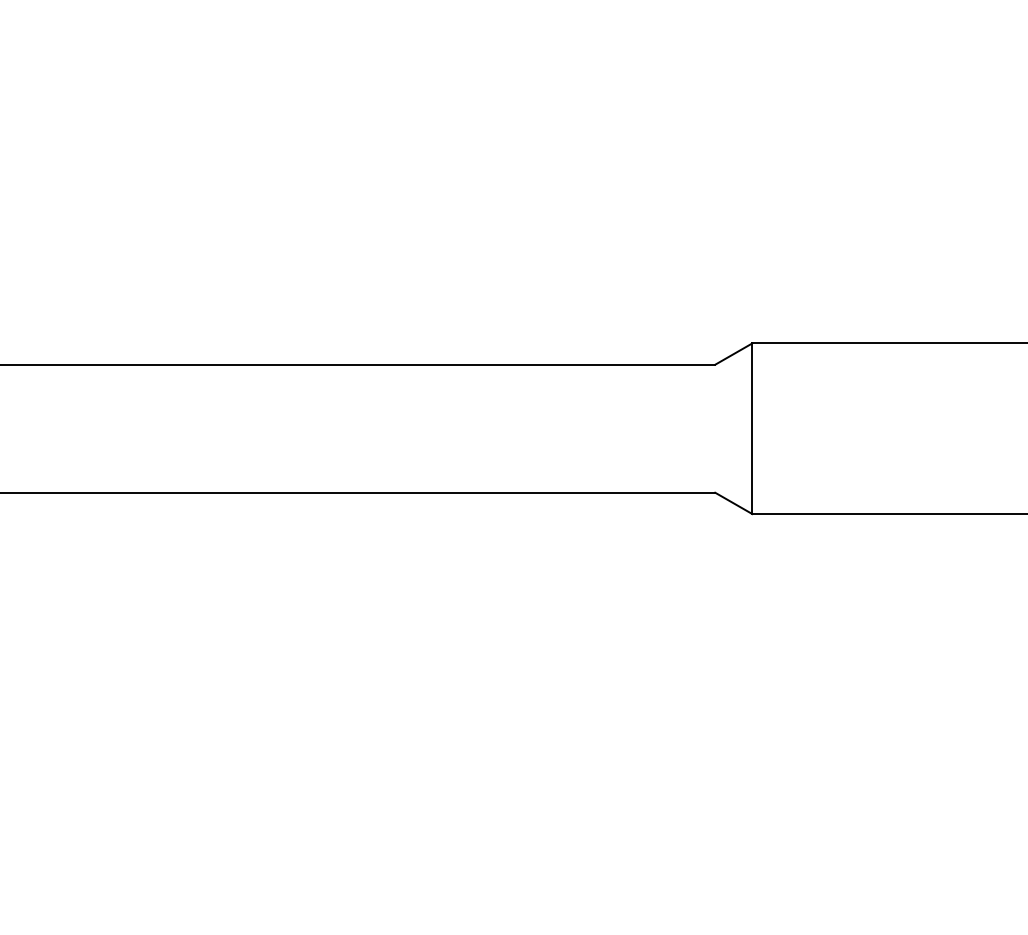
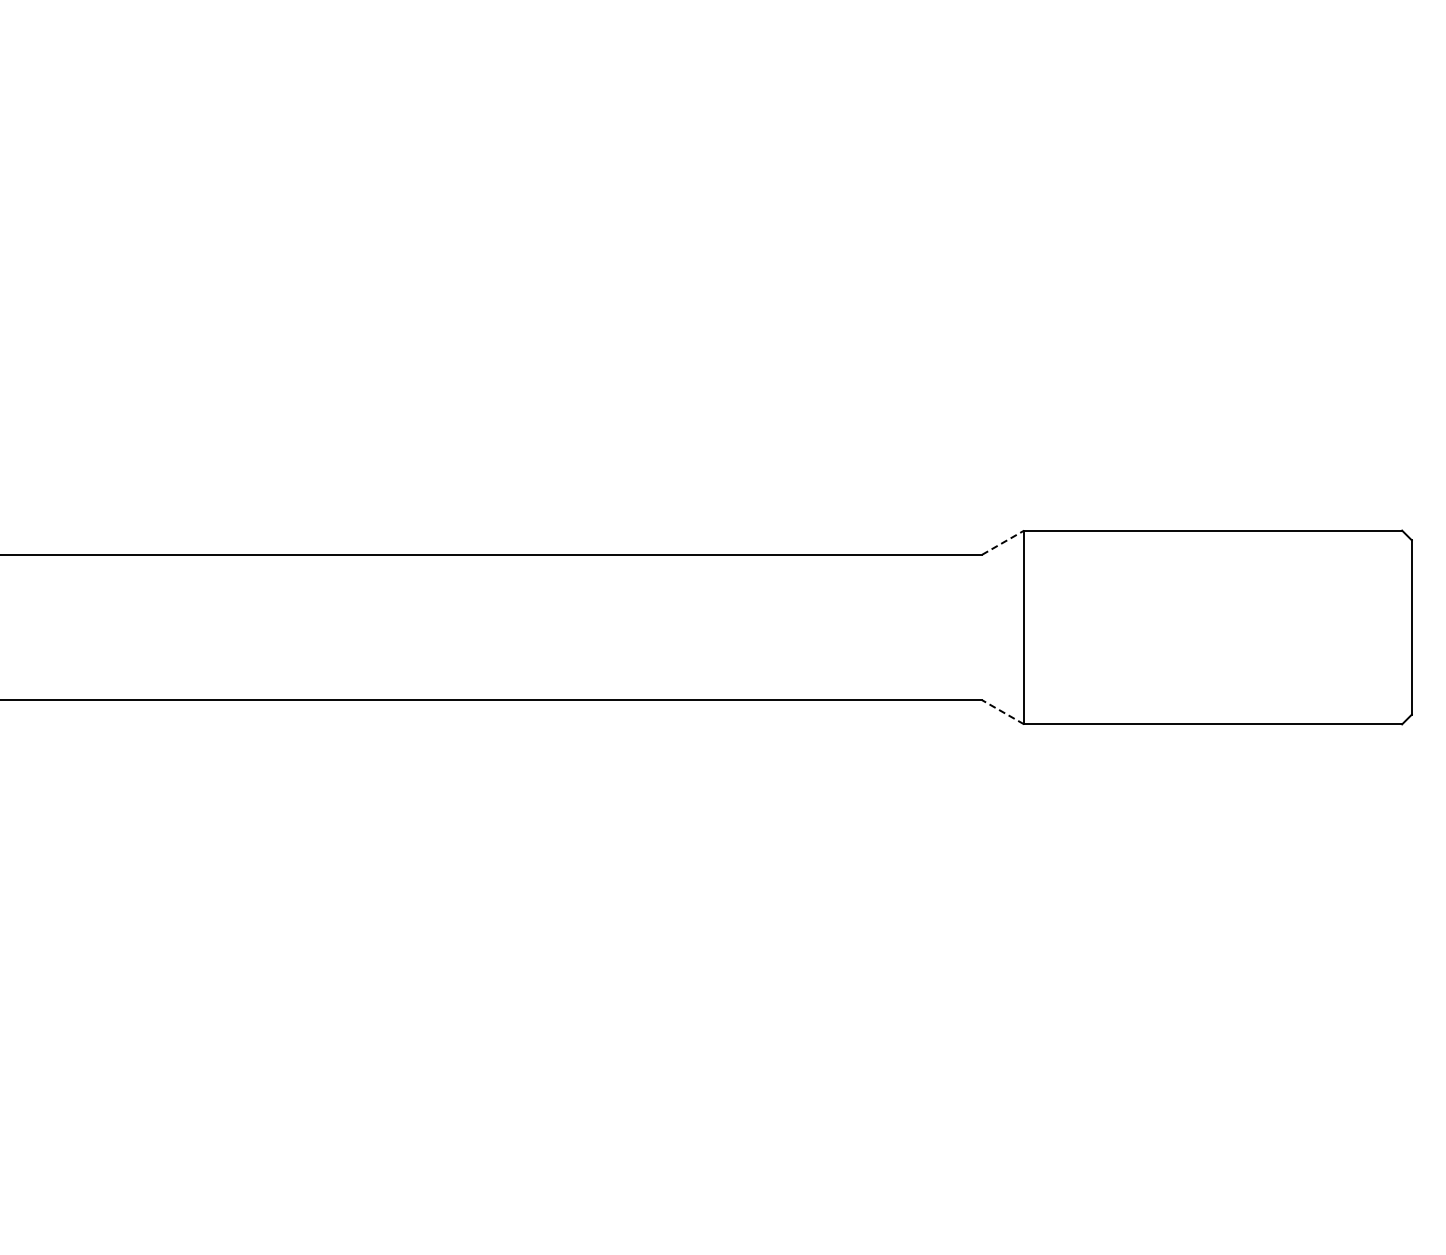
line: (734, 353) -> (1003, 542), solid -> dashed
line: (733, 503) -> (1002, 712), solid -> dashed

